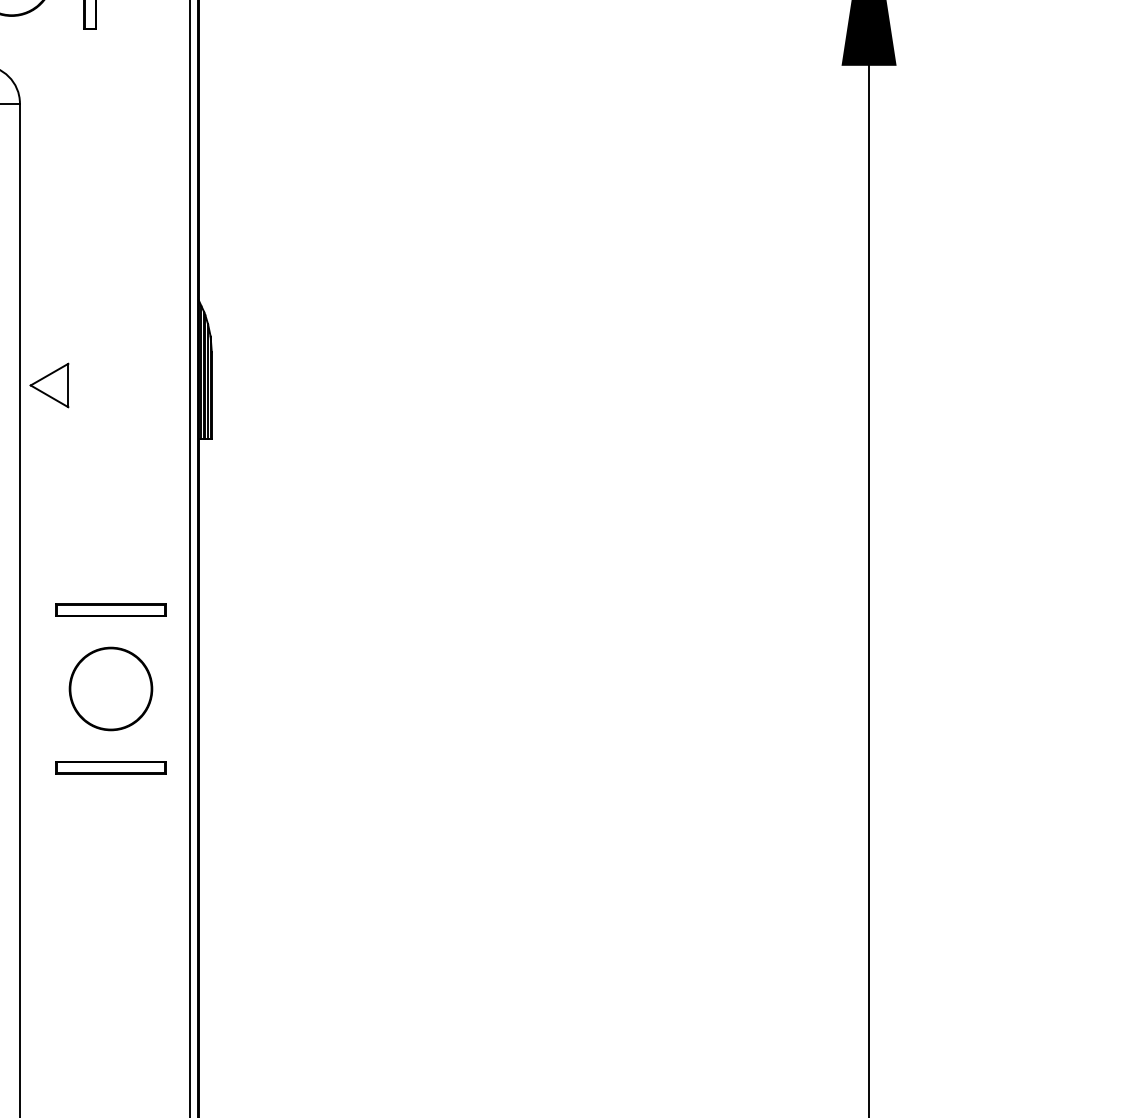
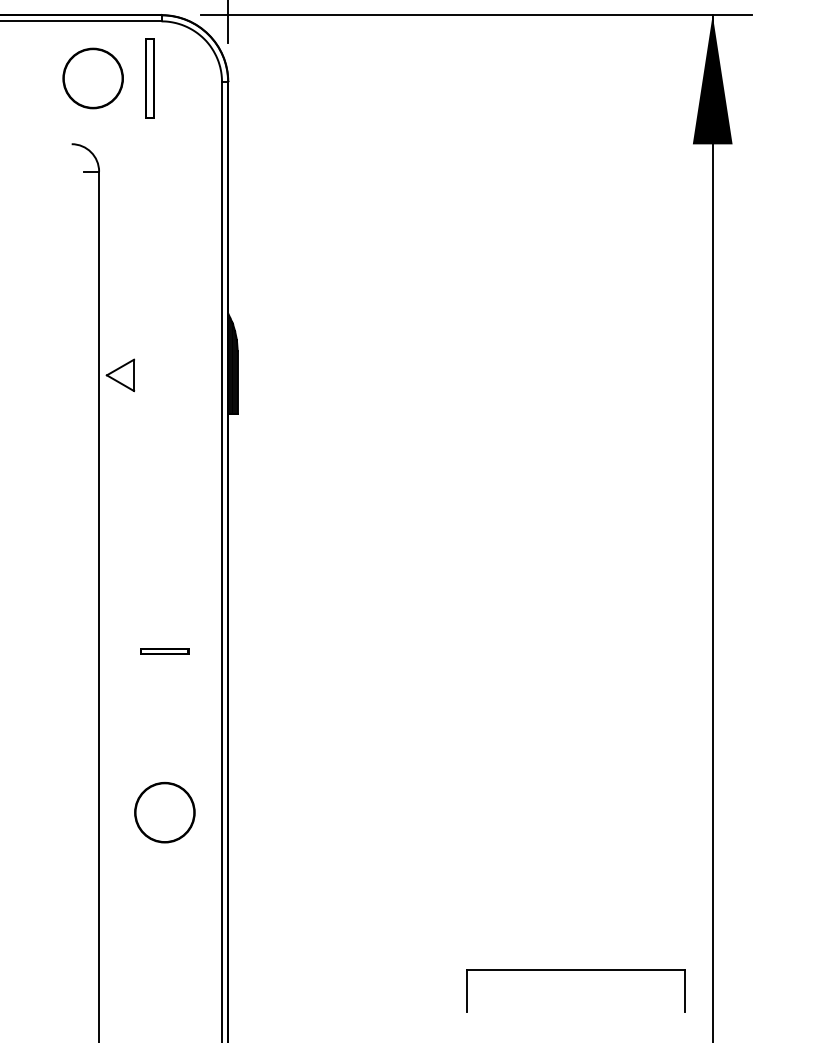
part: (110, 609) -> (164, 537), removed
circle: (110, 688) -> (164, 812), moved
part: (110, 767) -> (164, 651), size x0.6

